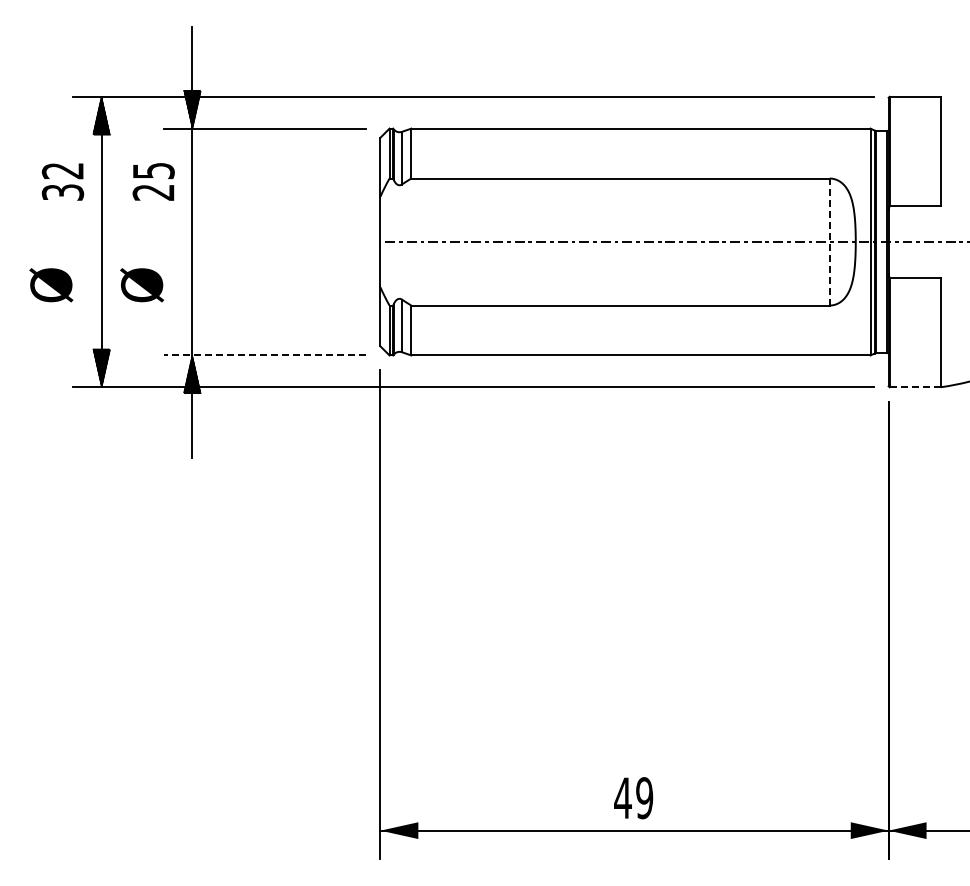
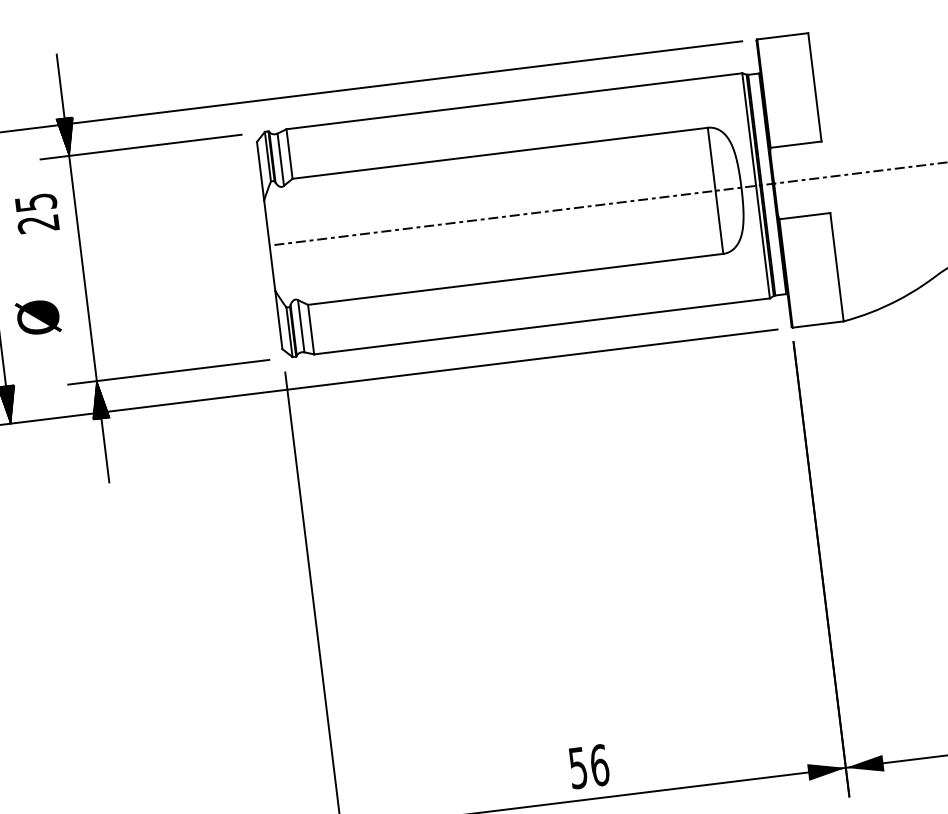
line: (829, 242) -> (715, 191), dashed -> solid
line: (264, 355) -> (168, 372), dashed -> solid
line: (915, 387) -> (818, 324), dashed -> solid
text: (633, 798) -> (588, 767), 49 -> 56

